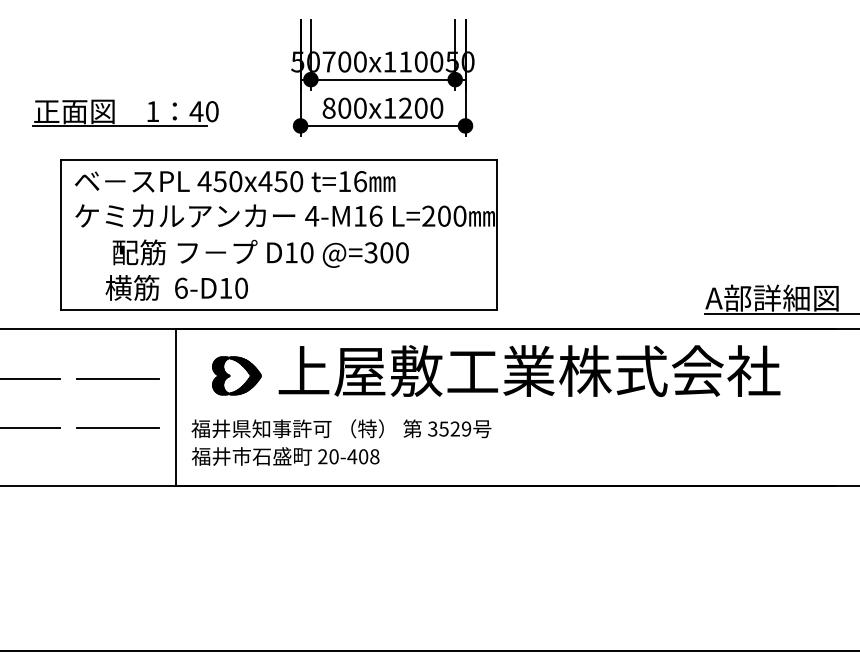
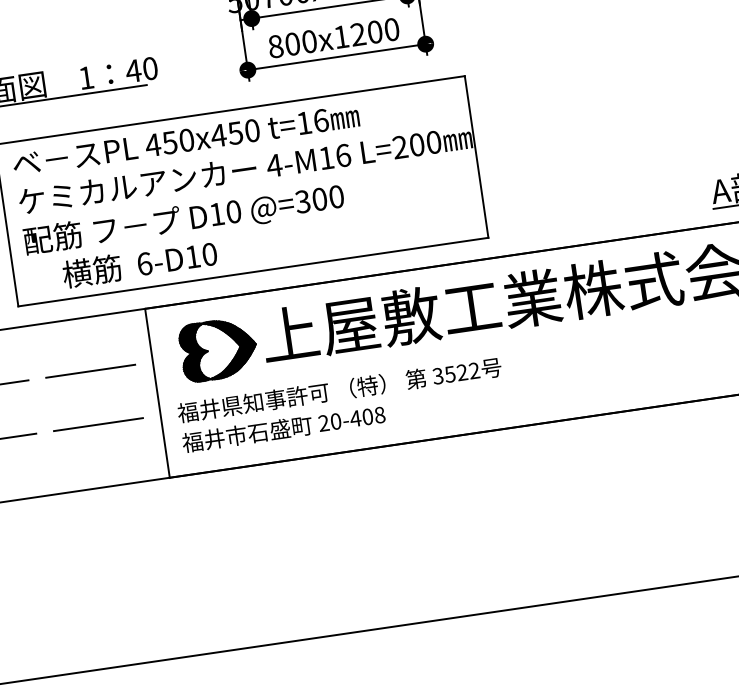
text: (260, 253) -> (183, 219), moved
part: (236, 375) -> (218, 349), size x1.43
text: (466, 428) -> (474, 370), 3529 -> 3522

